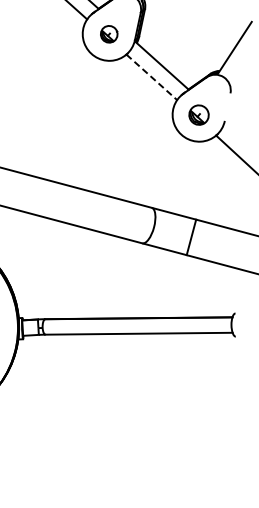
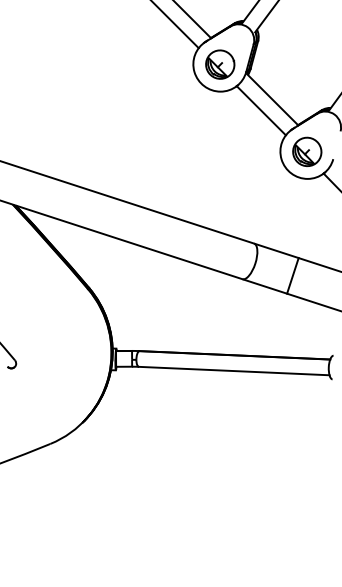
part: (109, 34) -> (220, 64), size x1.67
line: (151, 77) -> (261, 110), dashed -> solid
part: (199, 114) -> (307, 151), size x1.43

